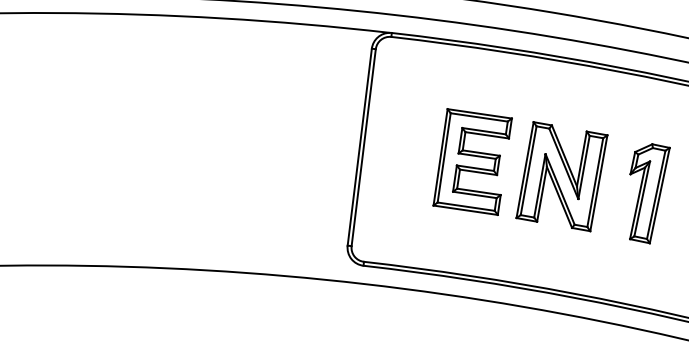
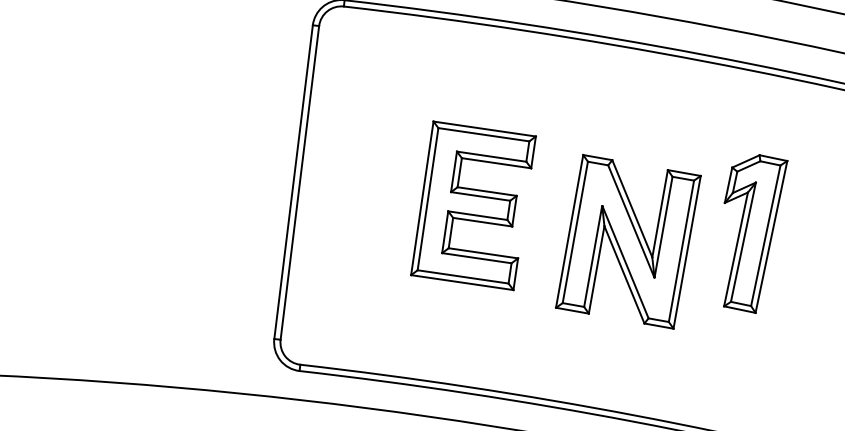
part: (561, 176) -> (627, 241), moved
part: (649, 193) -> (755, 233), moved

